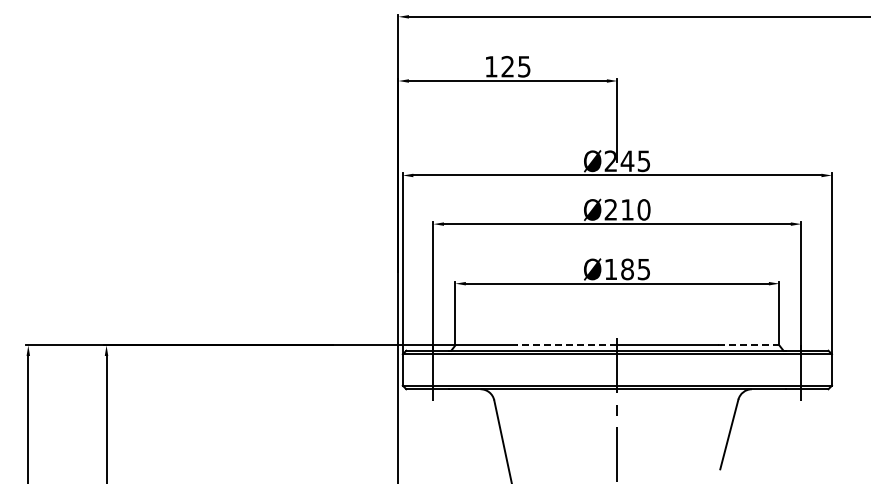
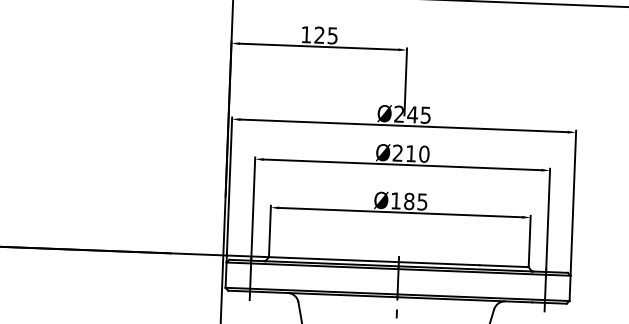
line: (566, 345) -> (358, 260), dashed -> solid
line: (748, 345) -> (503, 266), dashed -> solid

